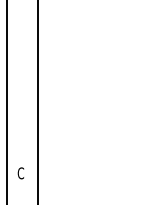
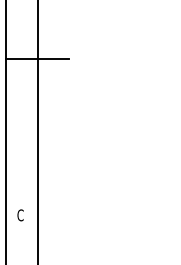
line: (37, 17) -> (37, 59), added

